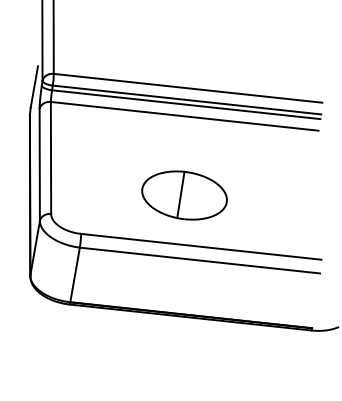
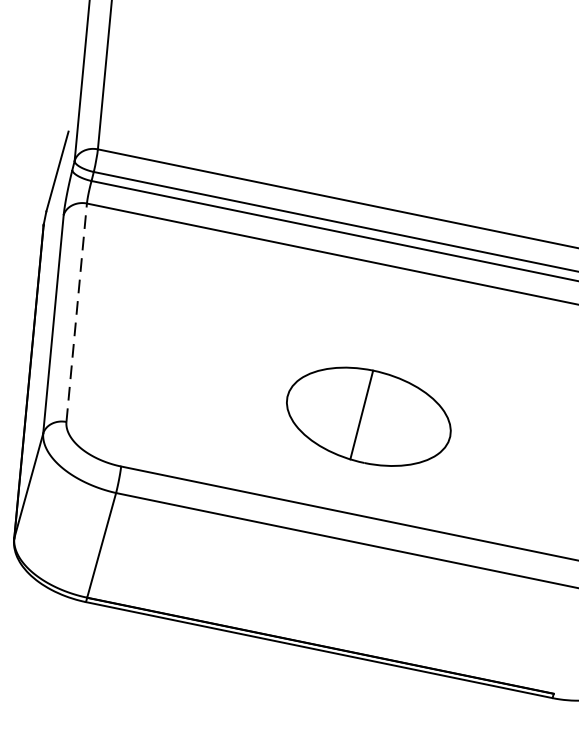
line: (51, 157) -> (77, 311), solid -> dashed
part: (184, 195) -> (368, 416), moved

